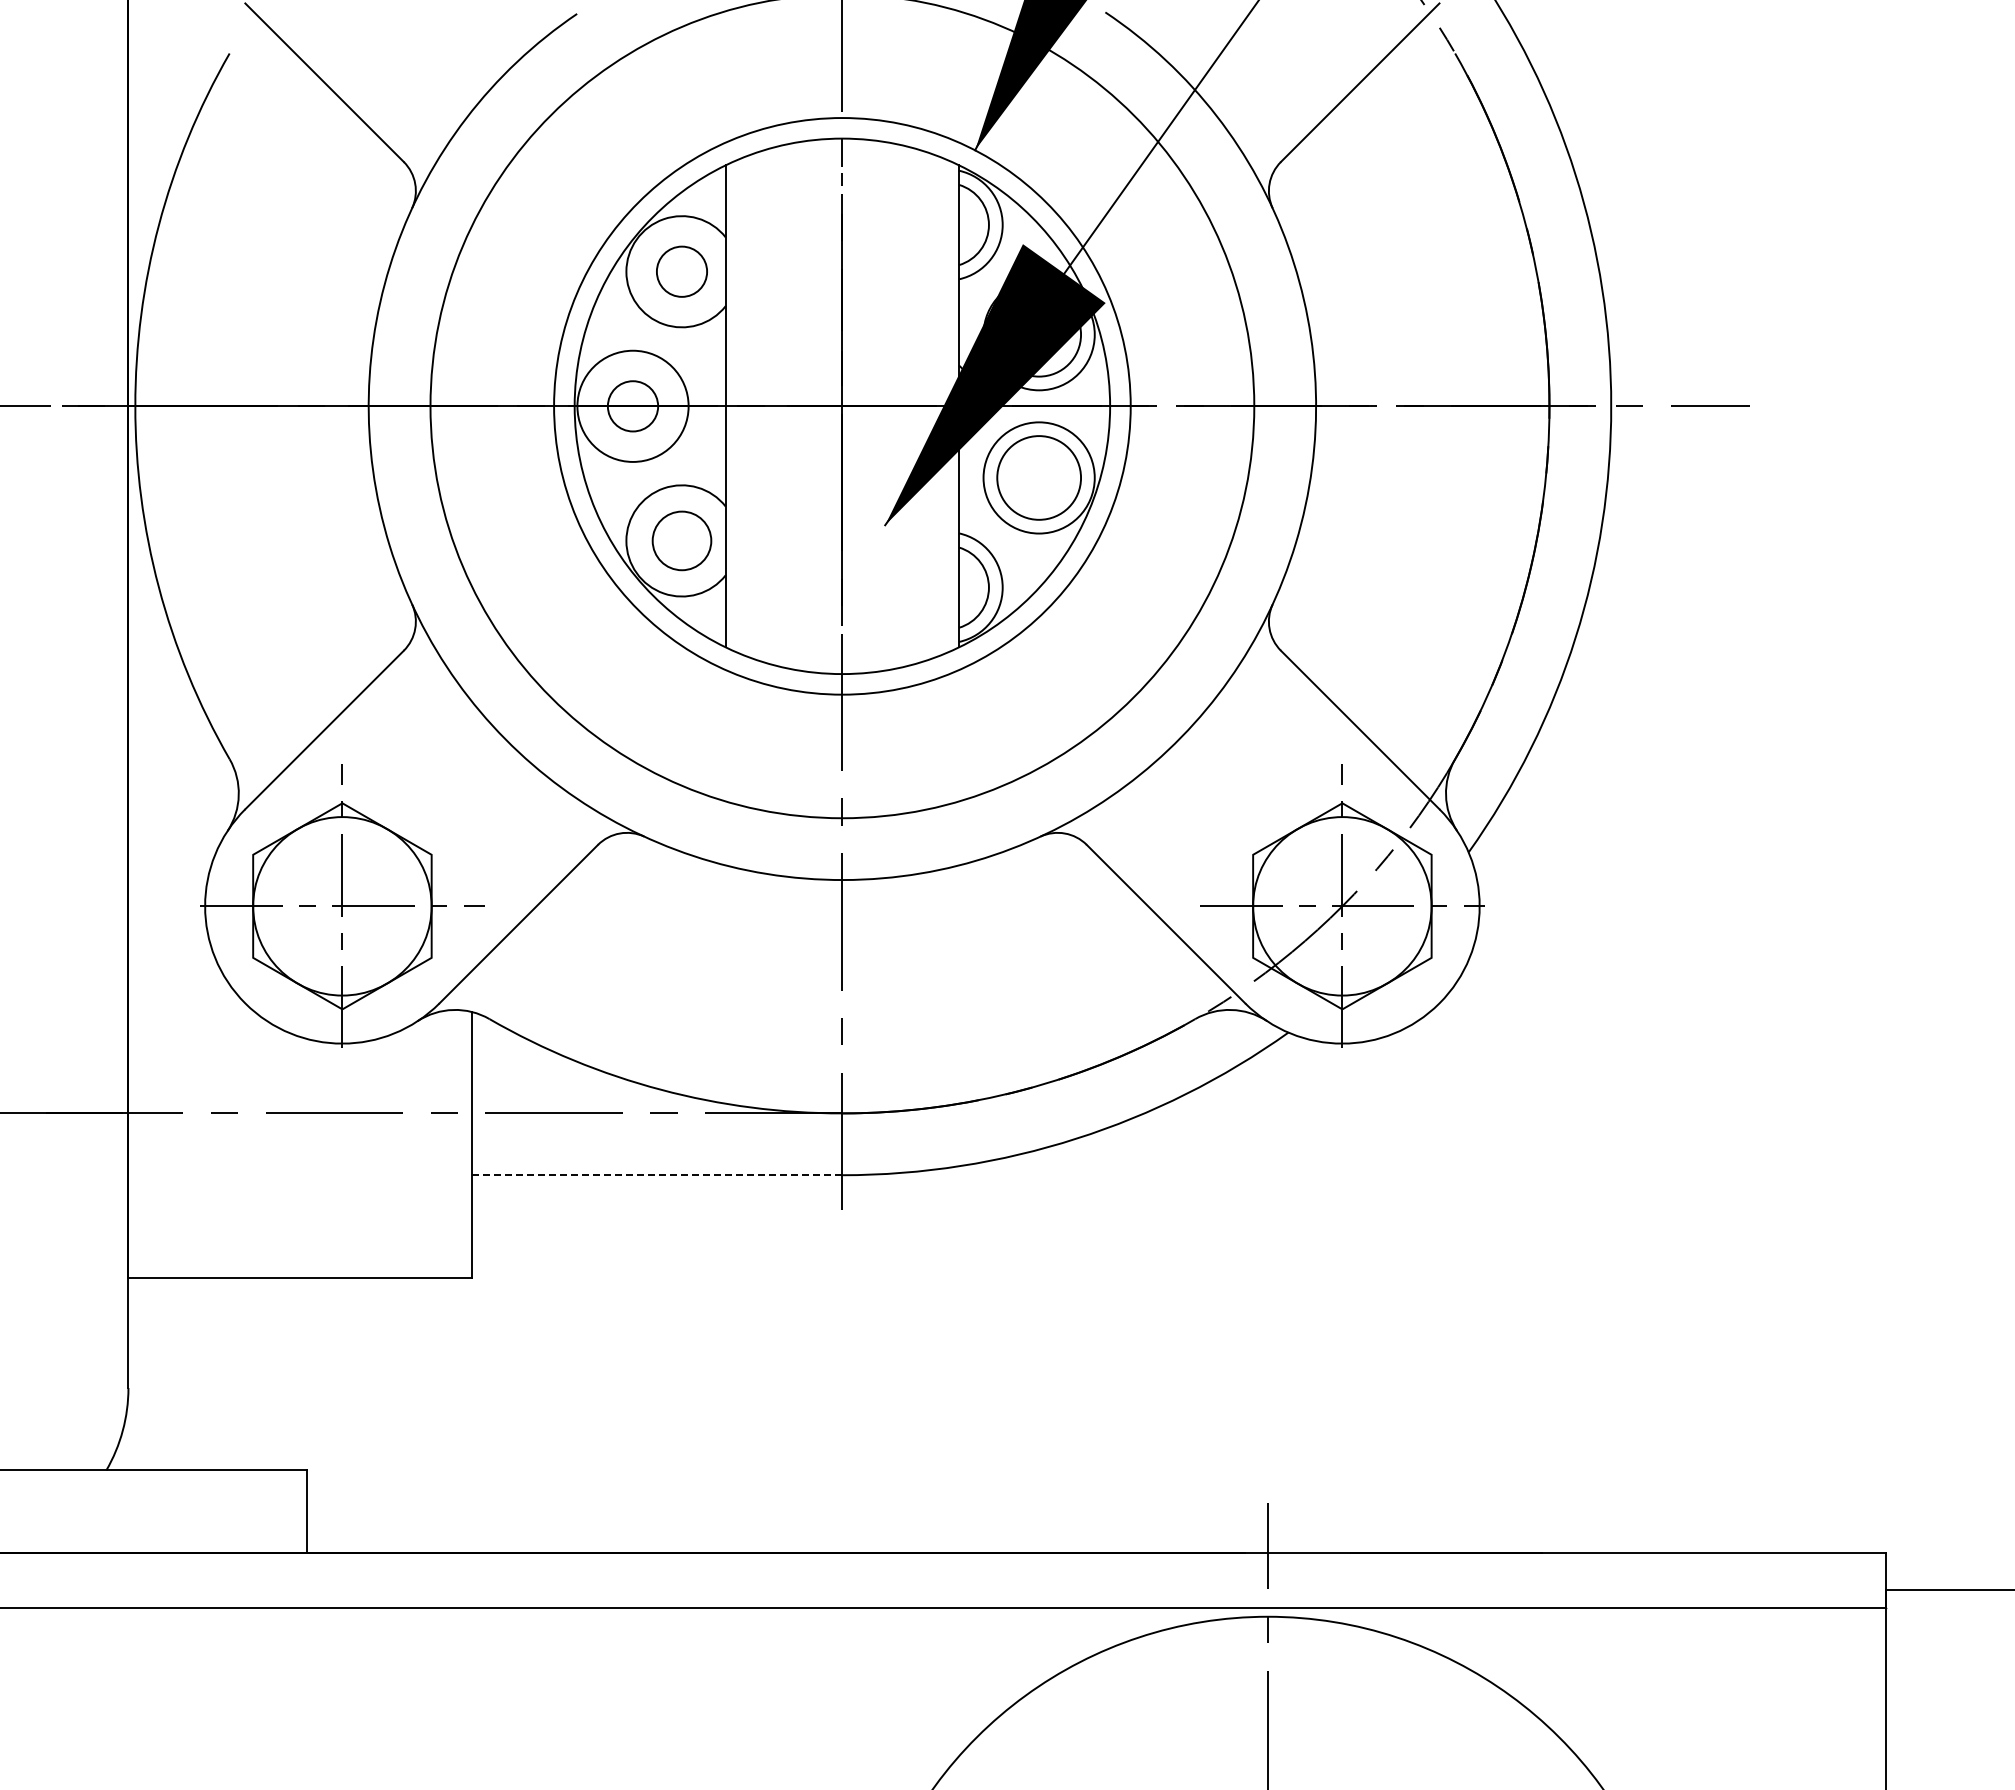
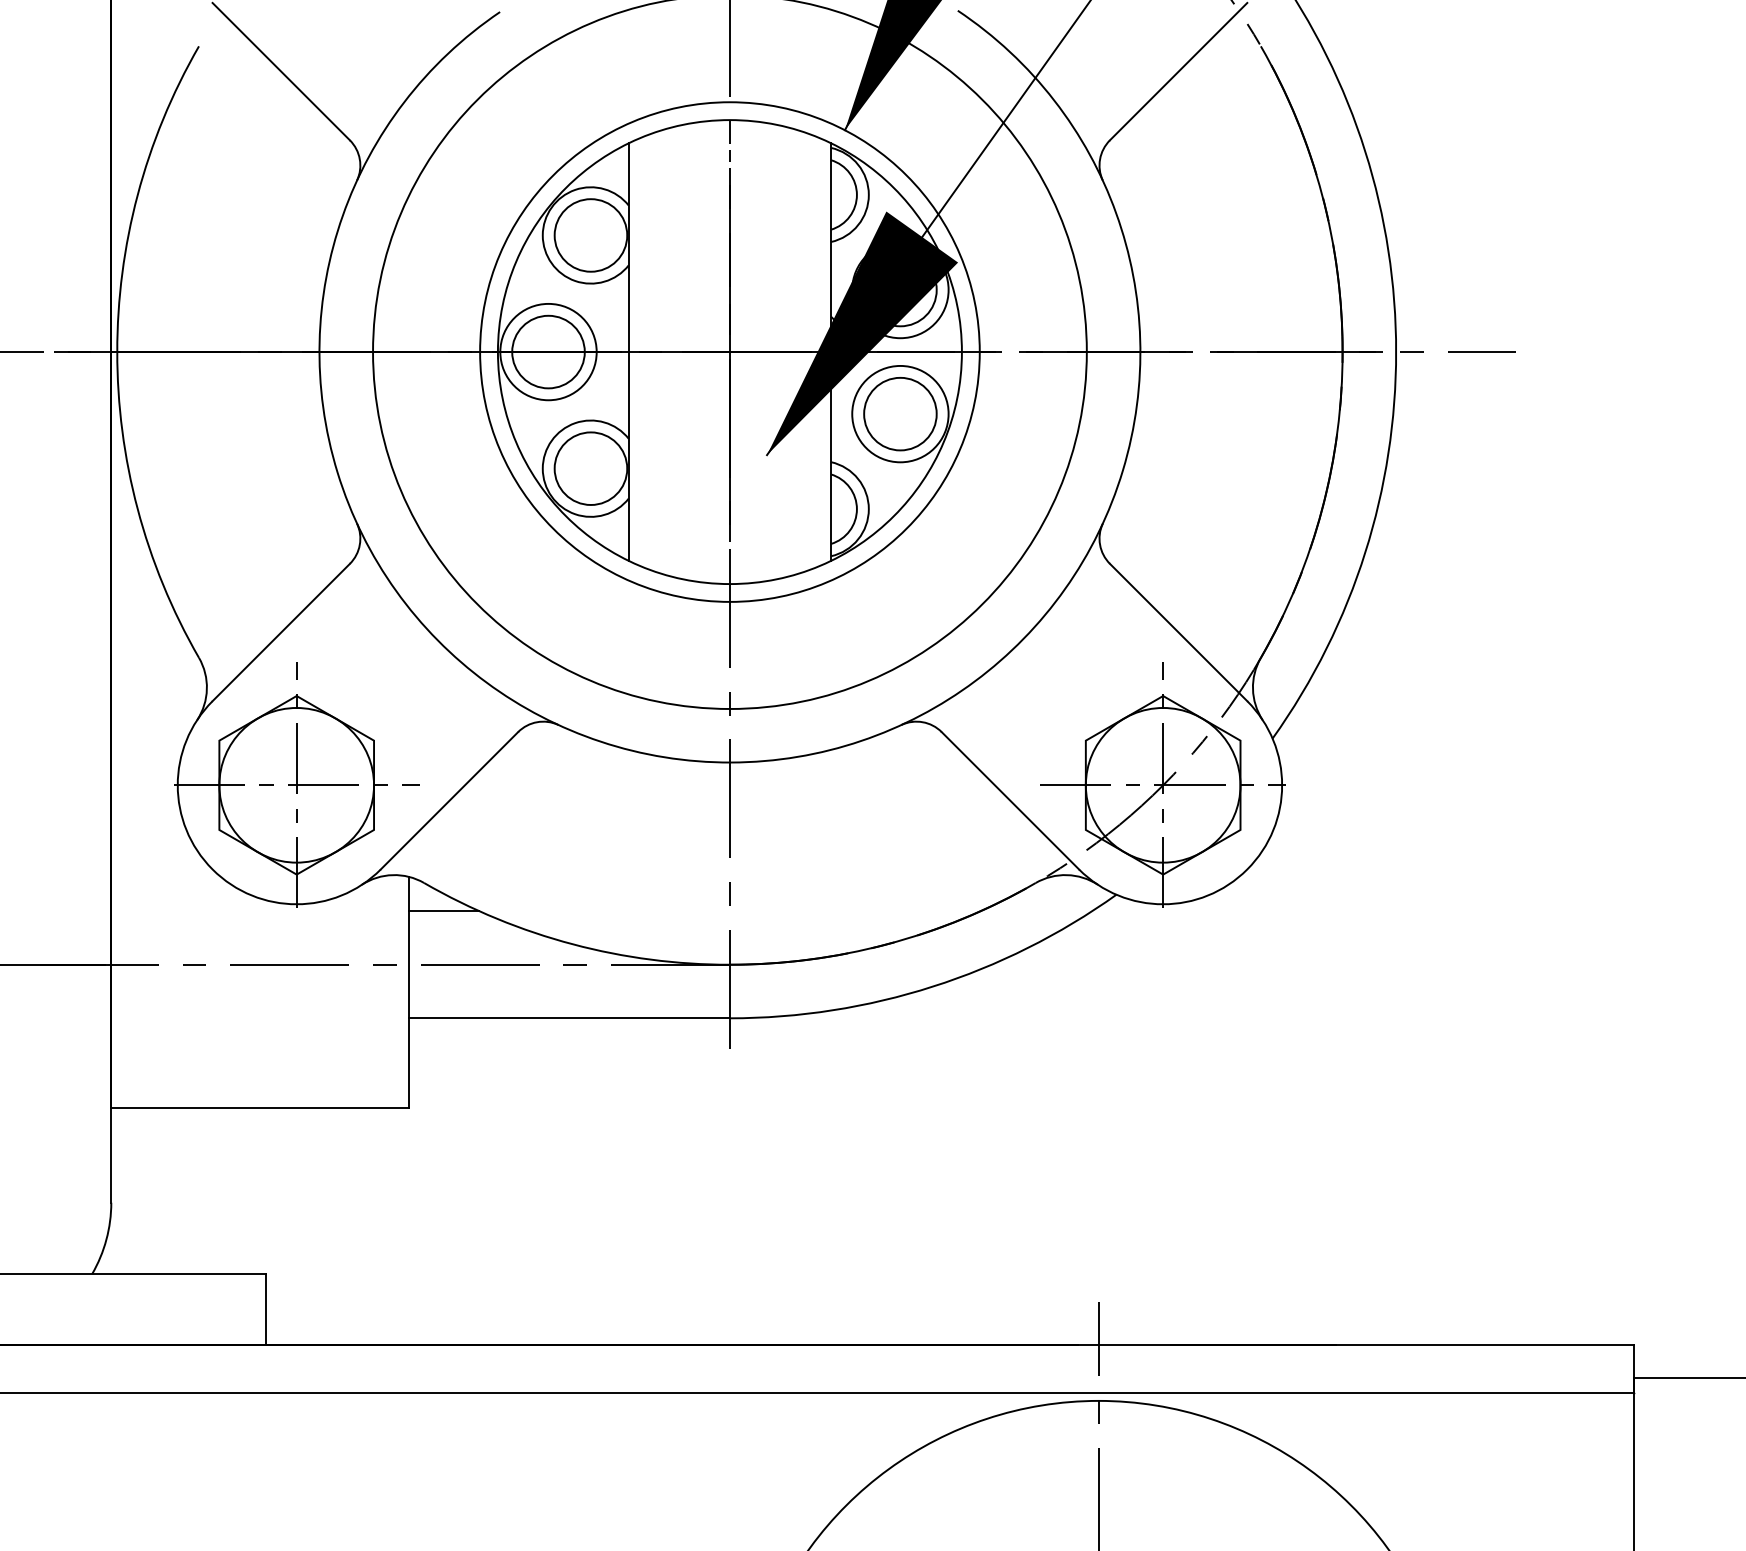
circle: (681, 271) -> (590, 235), size x1.67
circle: (632, 406) -> (548, 352), size x1.67
circle: (681, 540) -> (590, 468), size x1.43
line: (512, 1051) -> (444, 911), added
line: (656, 1175) -> (568, 1018), dashed -> solid

